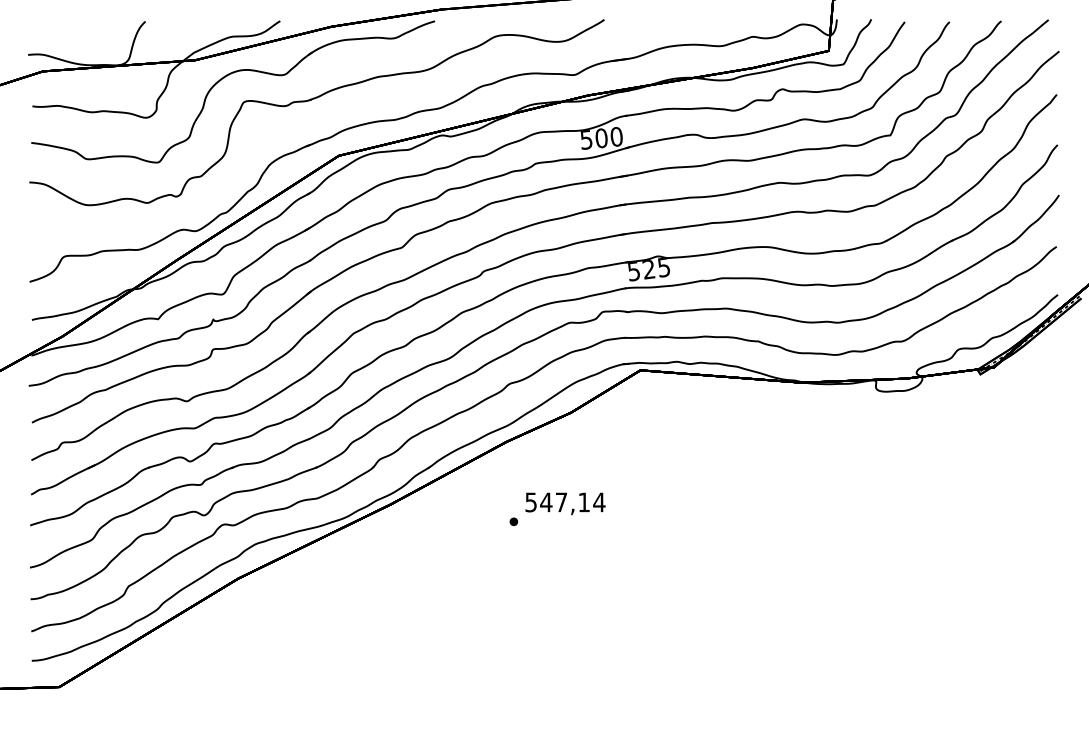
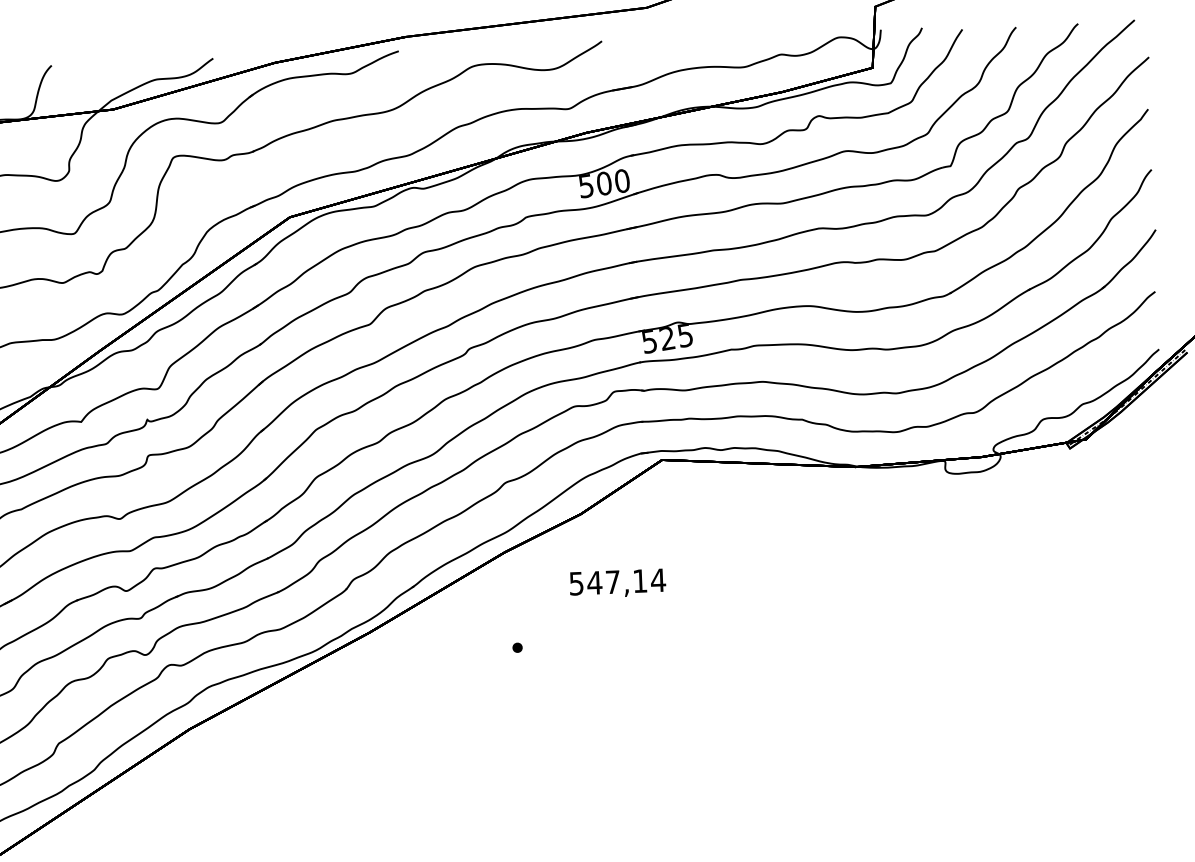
text: (565, 503) -> (617, 583), moved

